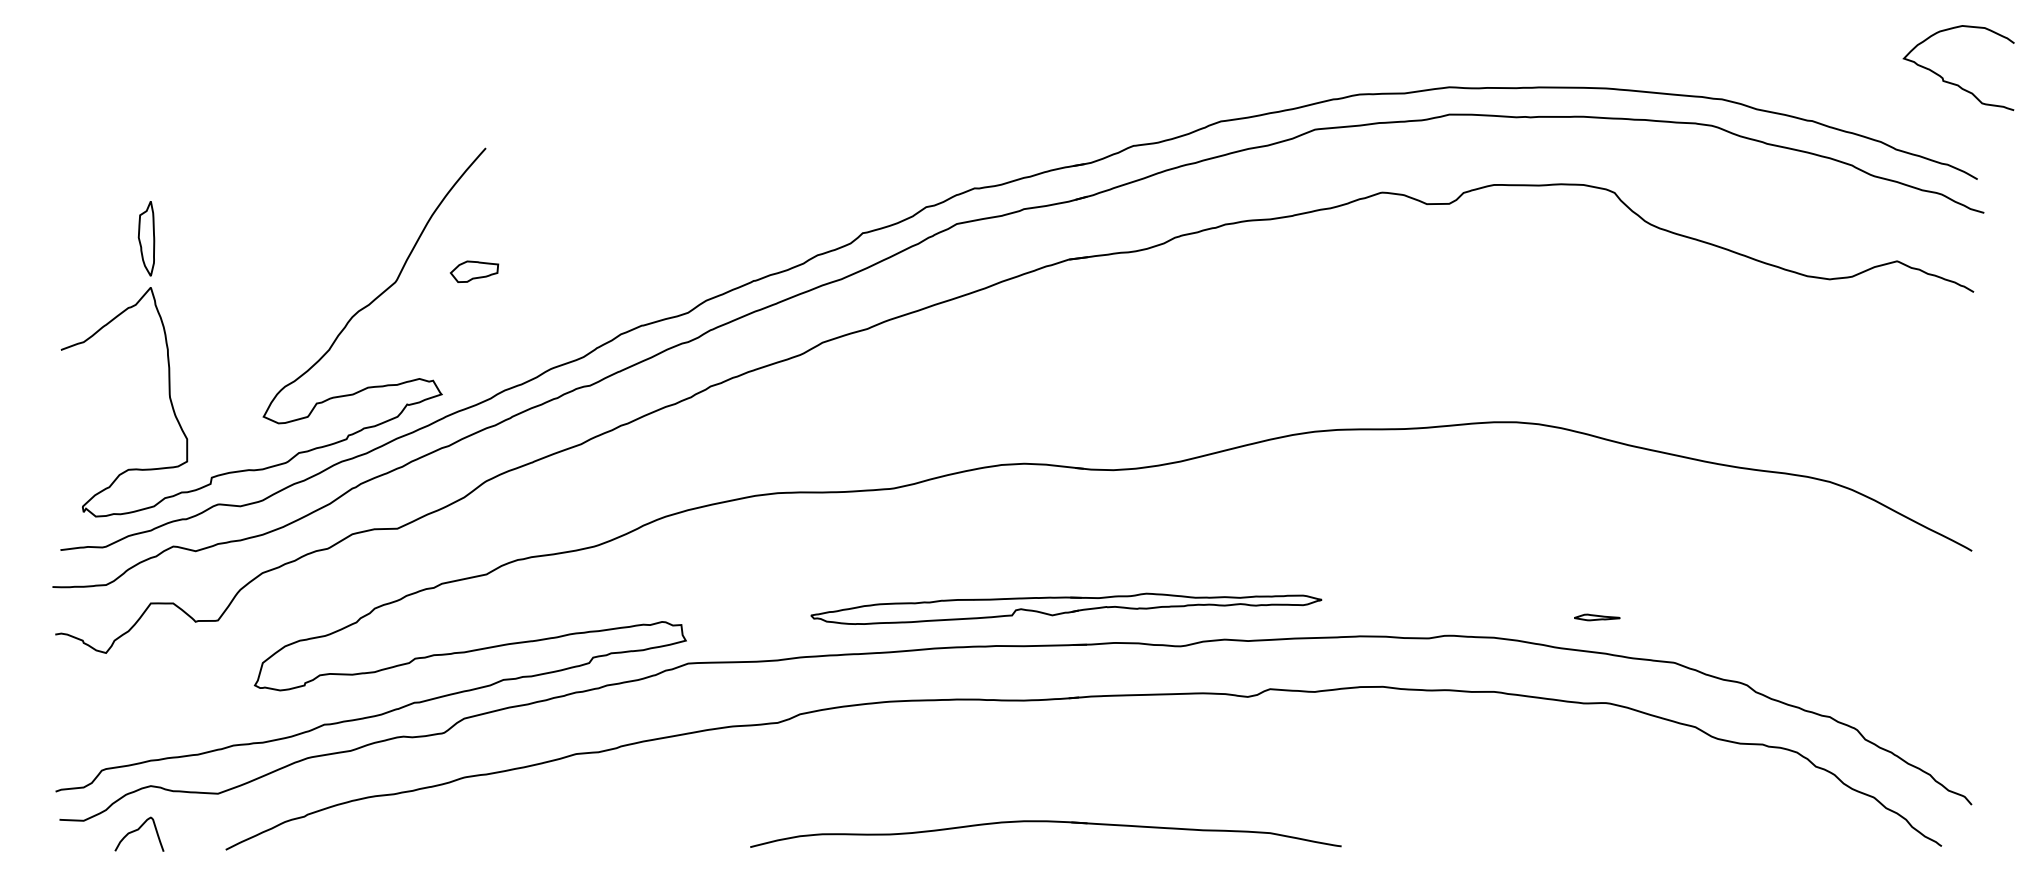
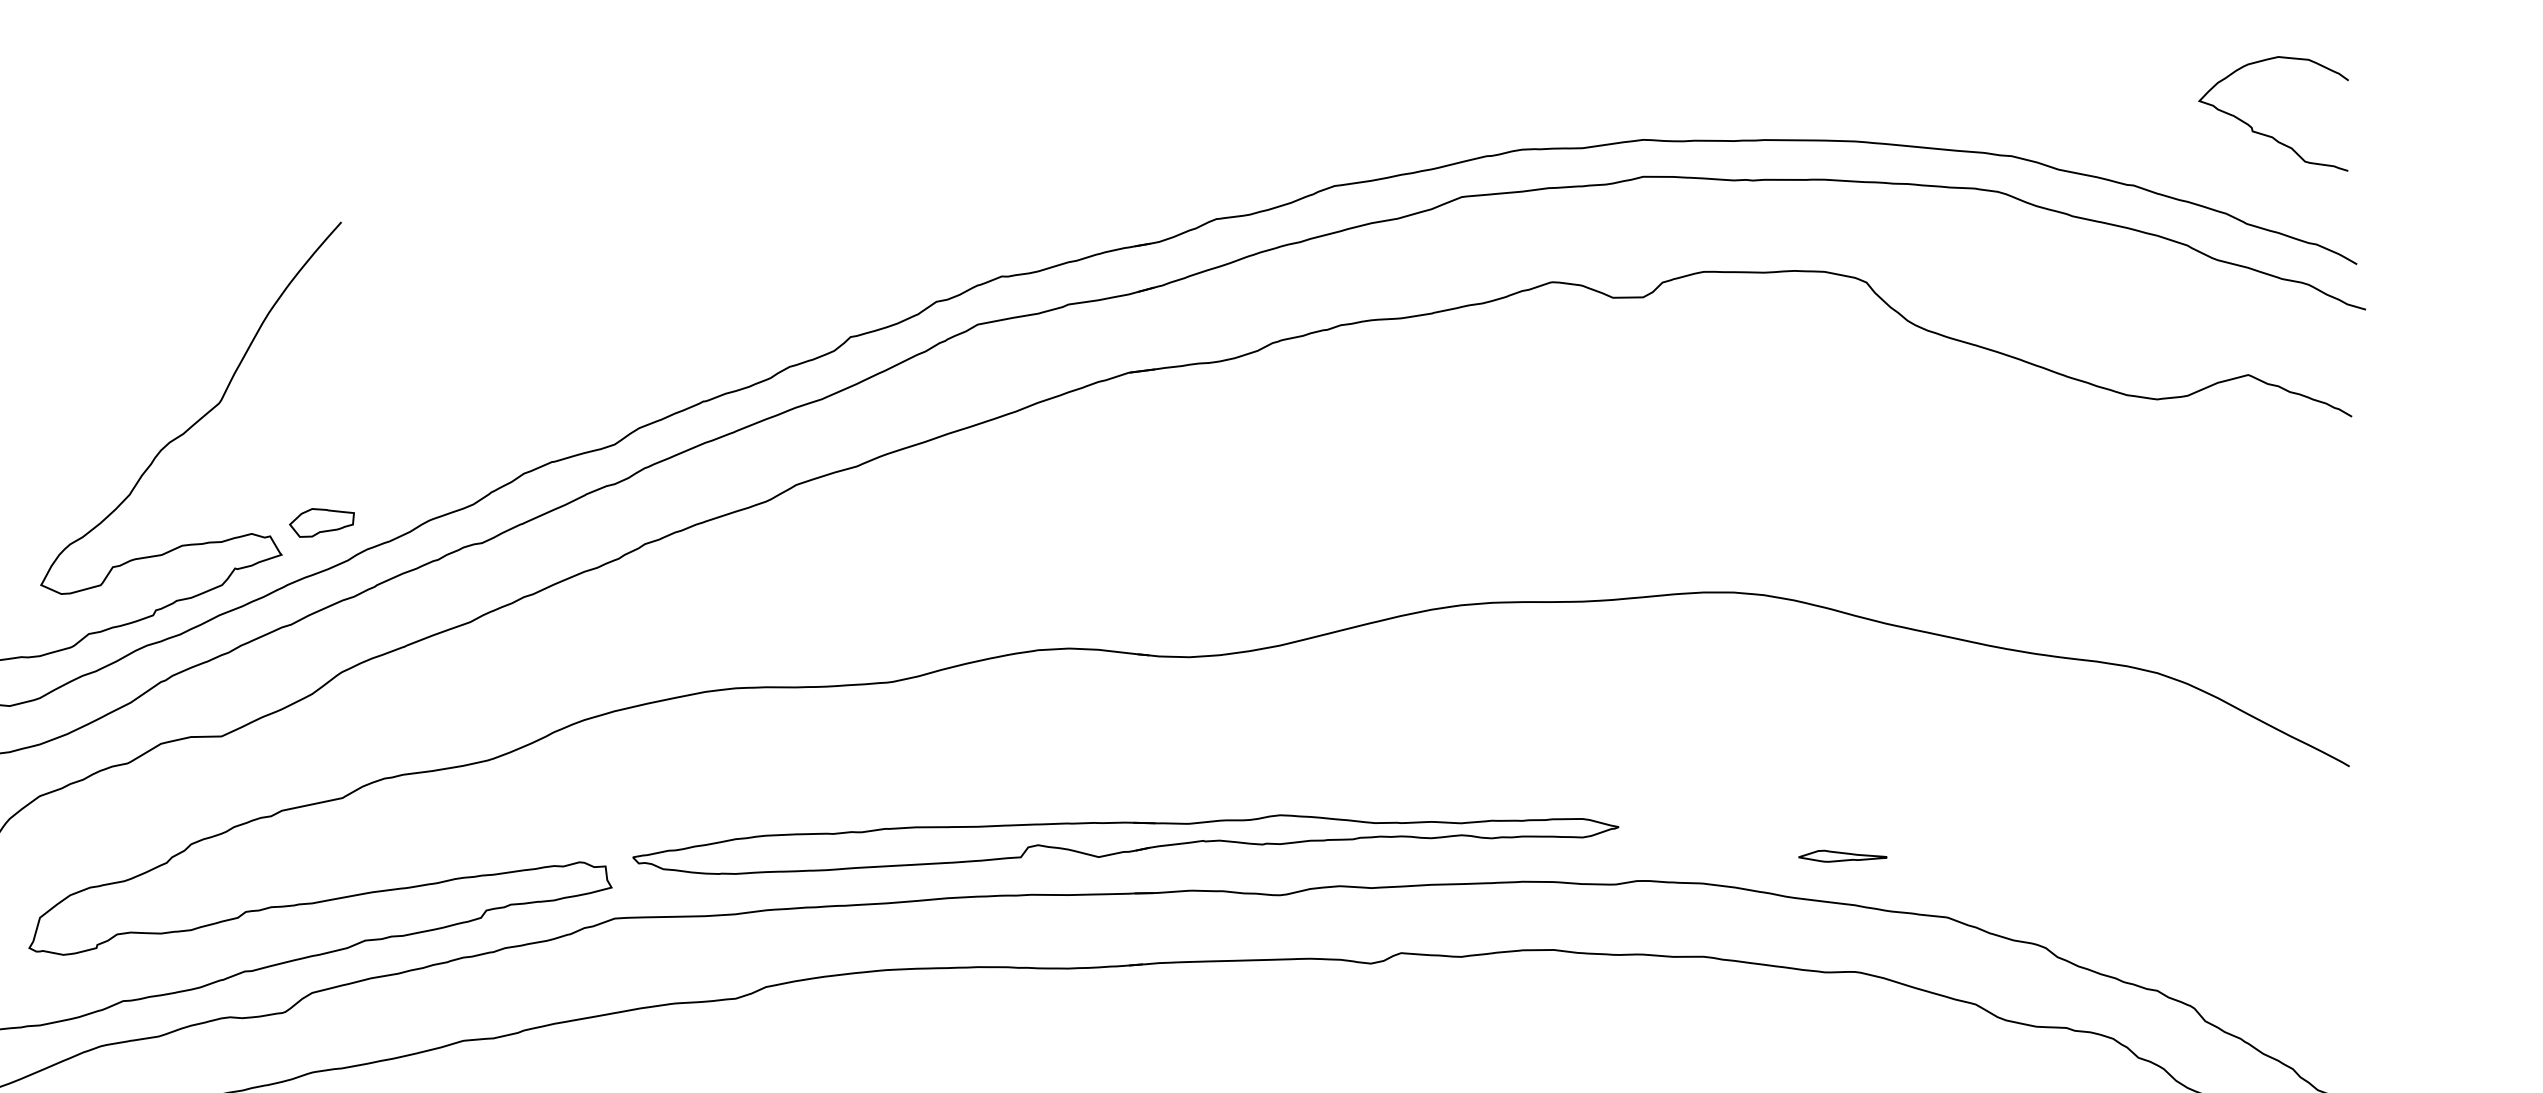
curve: (1952, 82) -> (2265, 133), moved
part: (474, 271) -> (321, 522), moved
part: (1066, 608) -> (1125, 844), size x1.43
part: (1597, 617) -> (1843, 856), size x1.43

